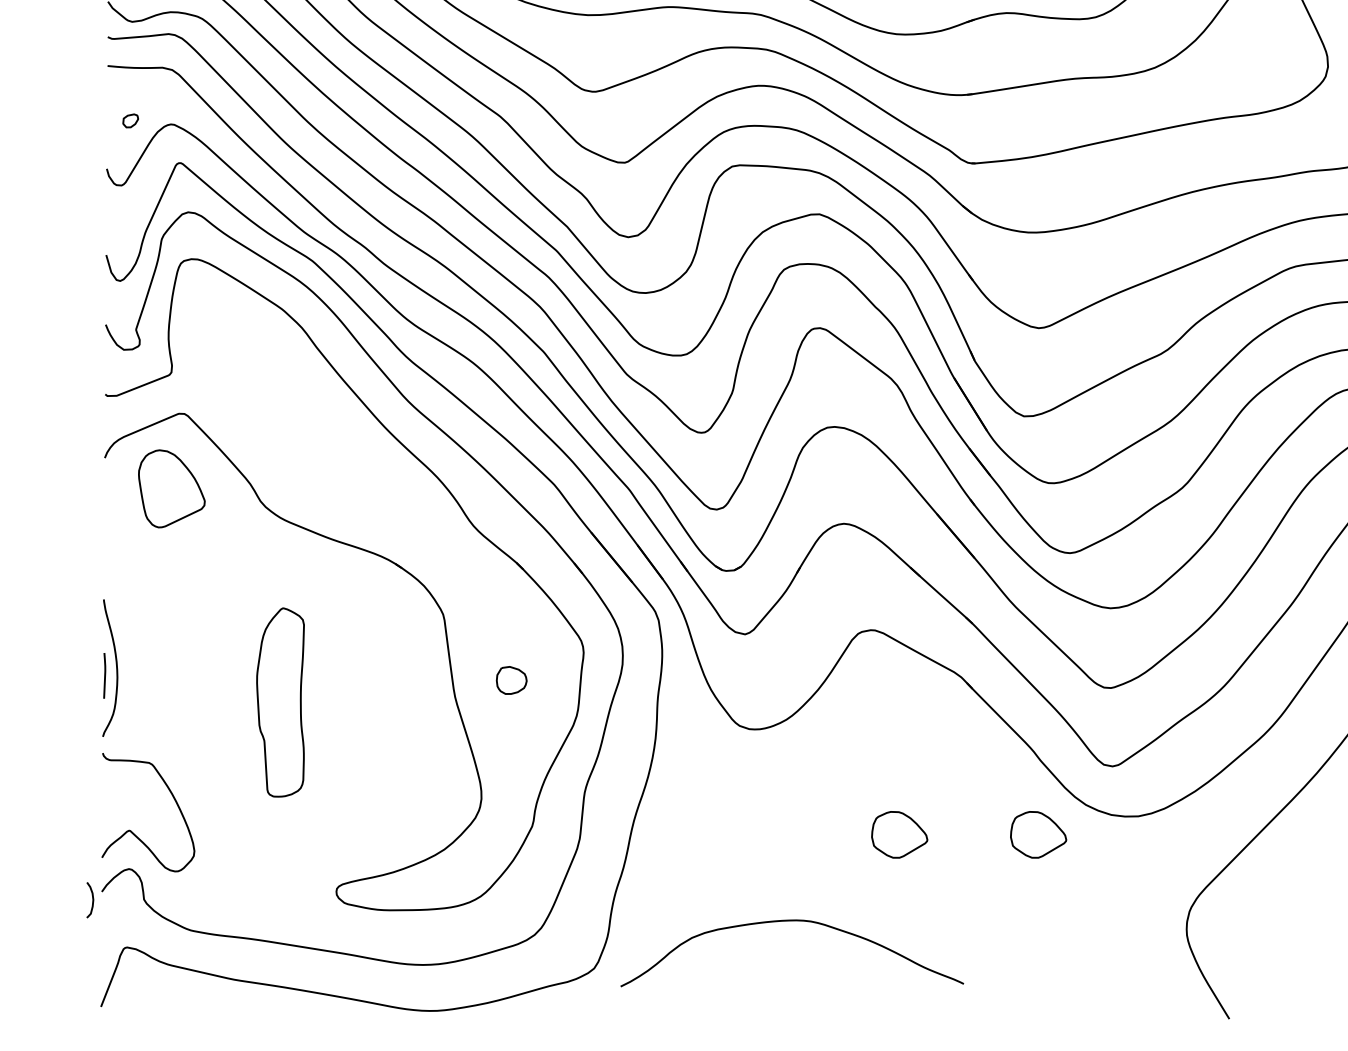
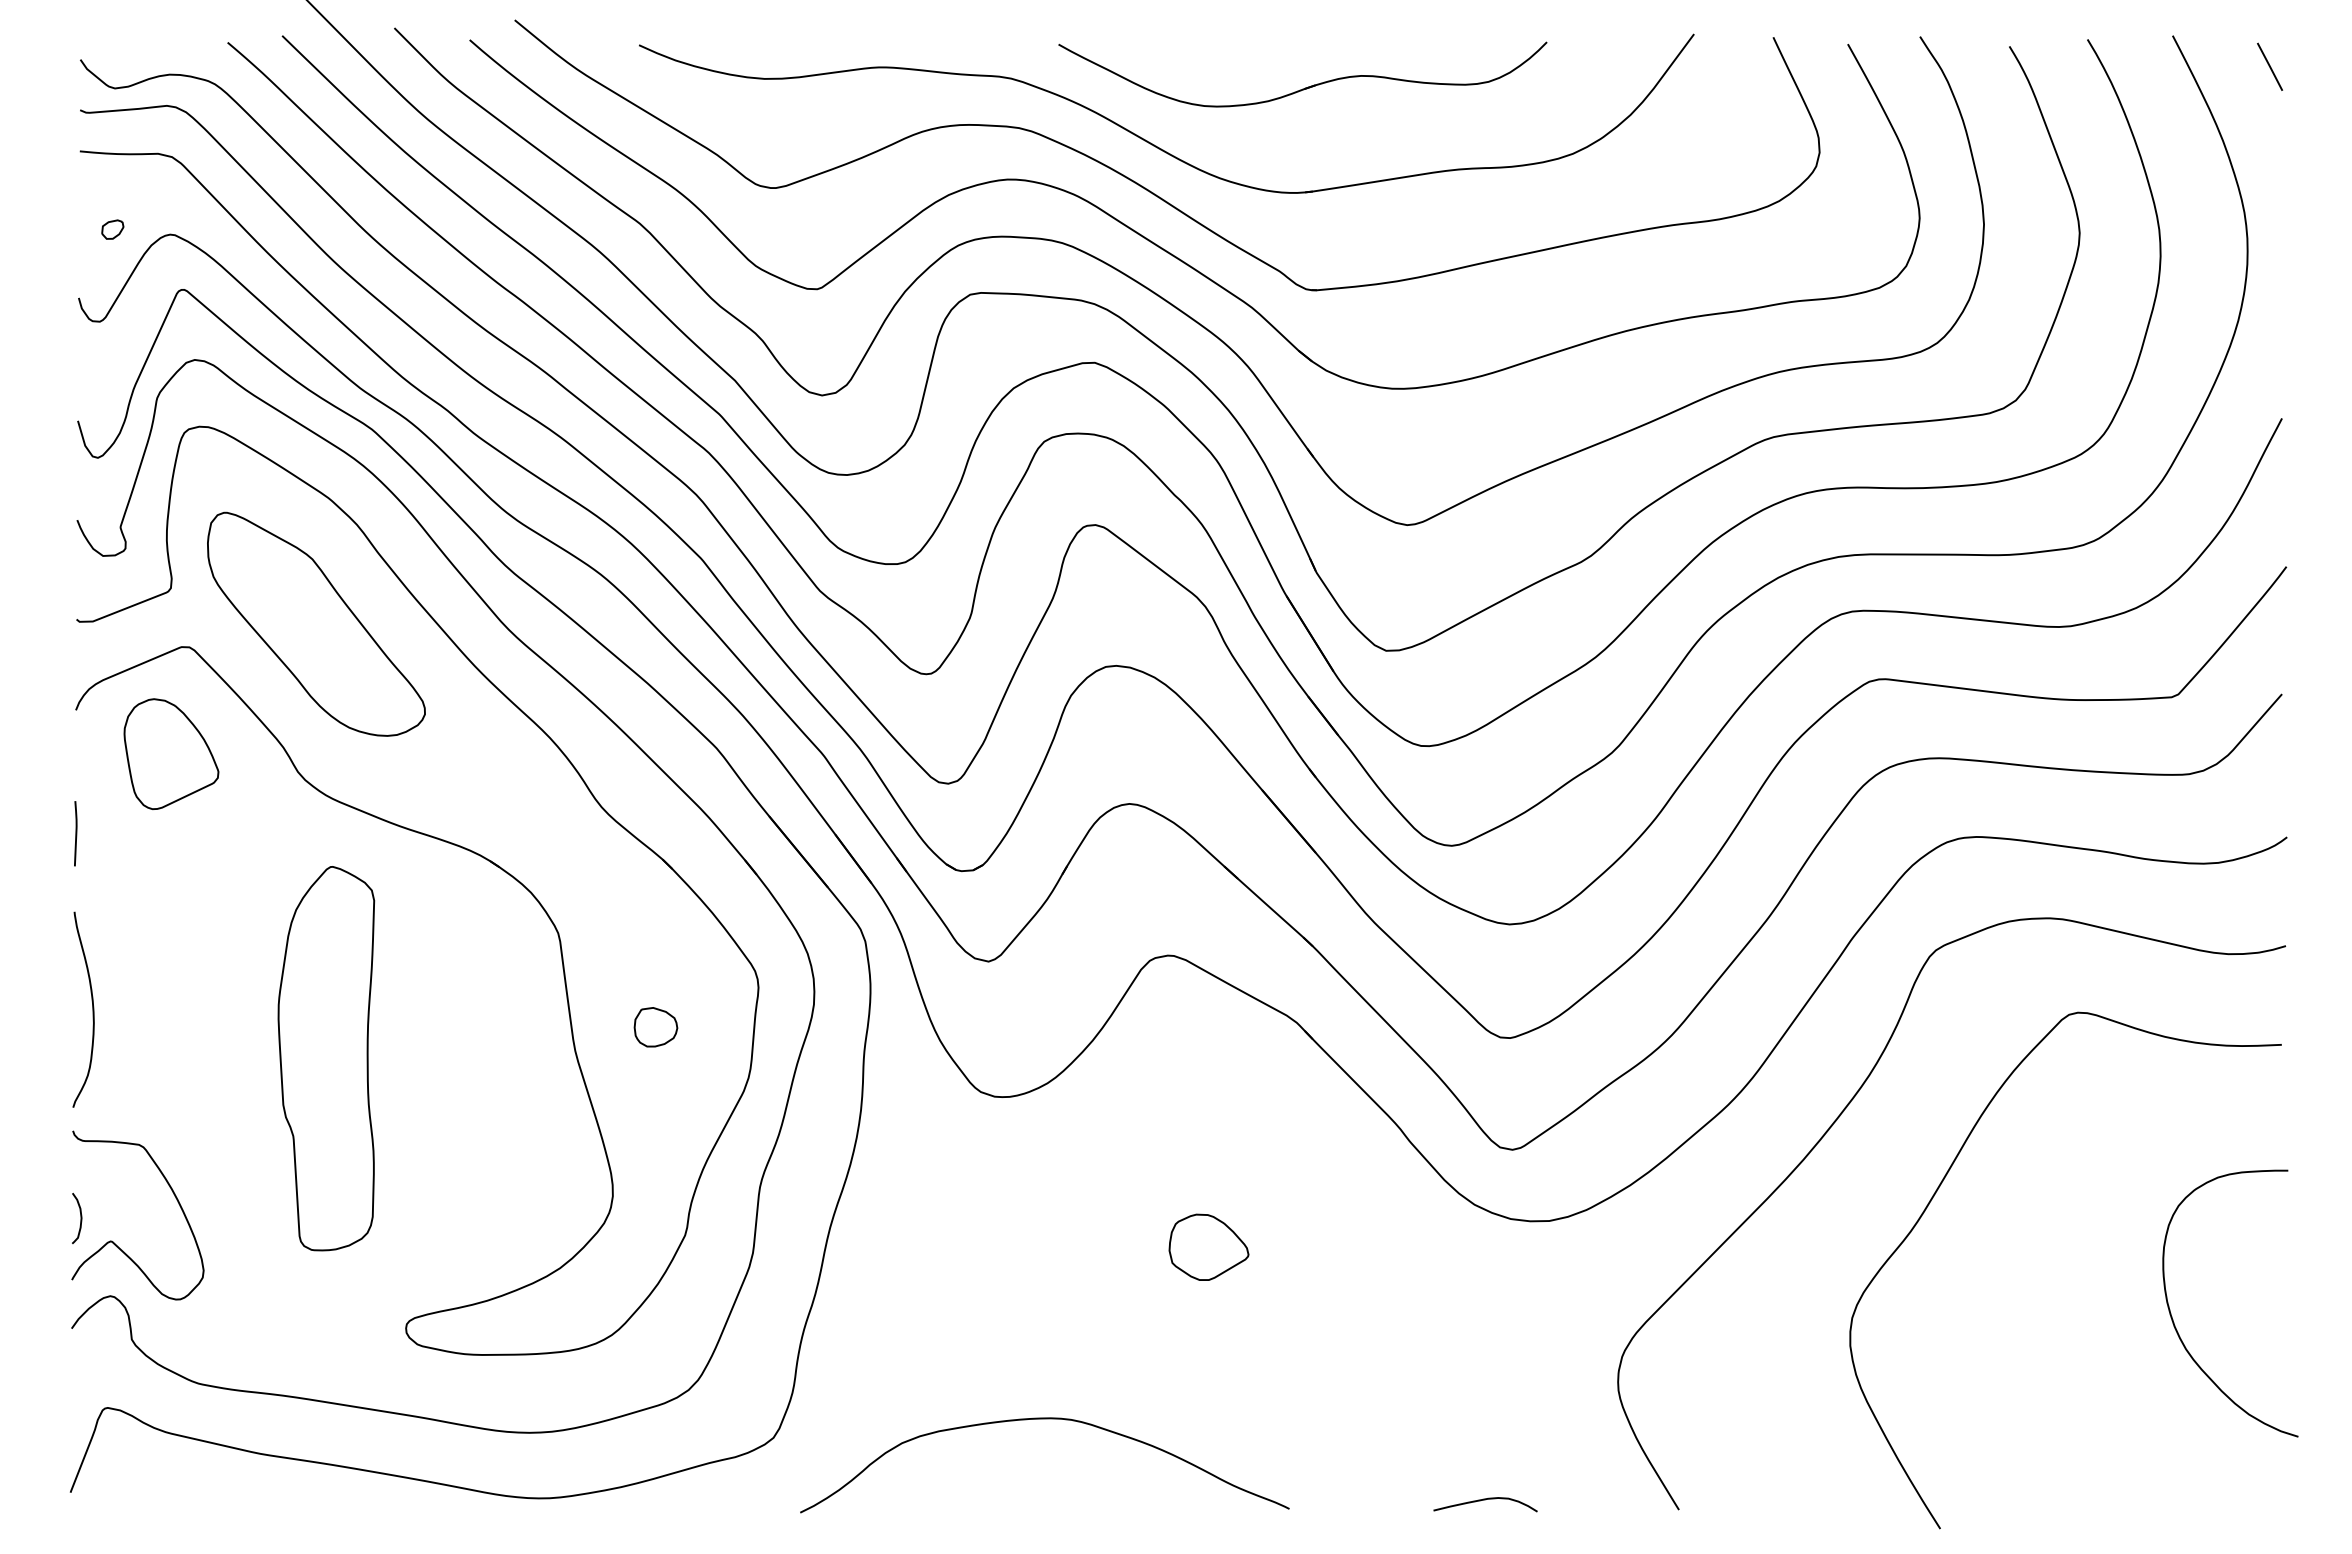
part: (273, 397) -> (316, 623), added
line: (104, 675) -> (75, 833), moved
part: (280, 702) -> (326, 1058), size x1.43
part: (1038, 834) -> (1406, 1246), removed
curve: (92, 900) -> (80, 1218), moved
curve: (792, 921) -> (1044, 1419), moved
curve: (1093, 1012) -> (1485, 1500), added

